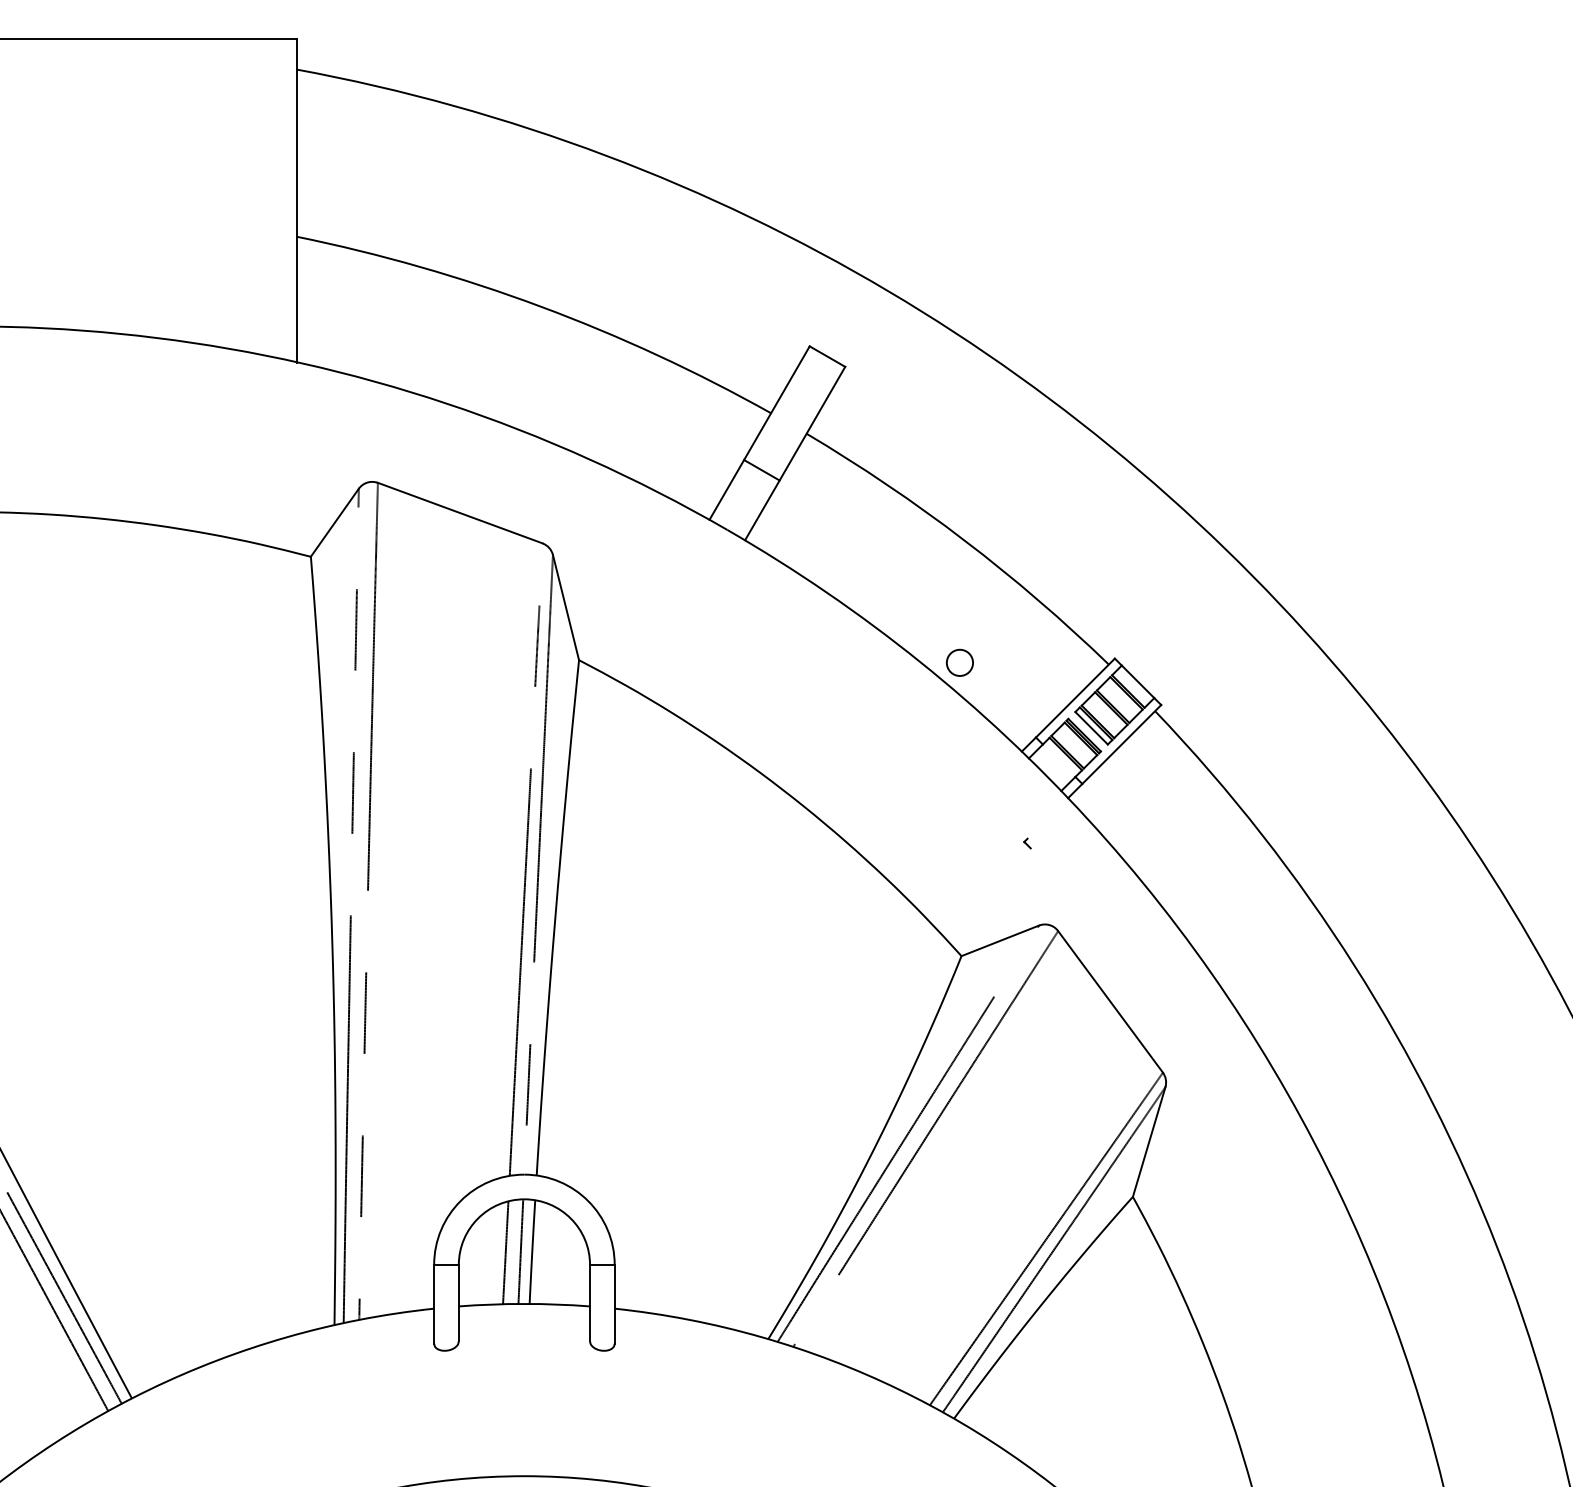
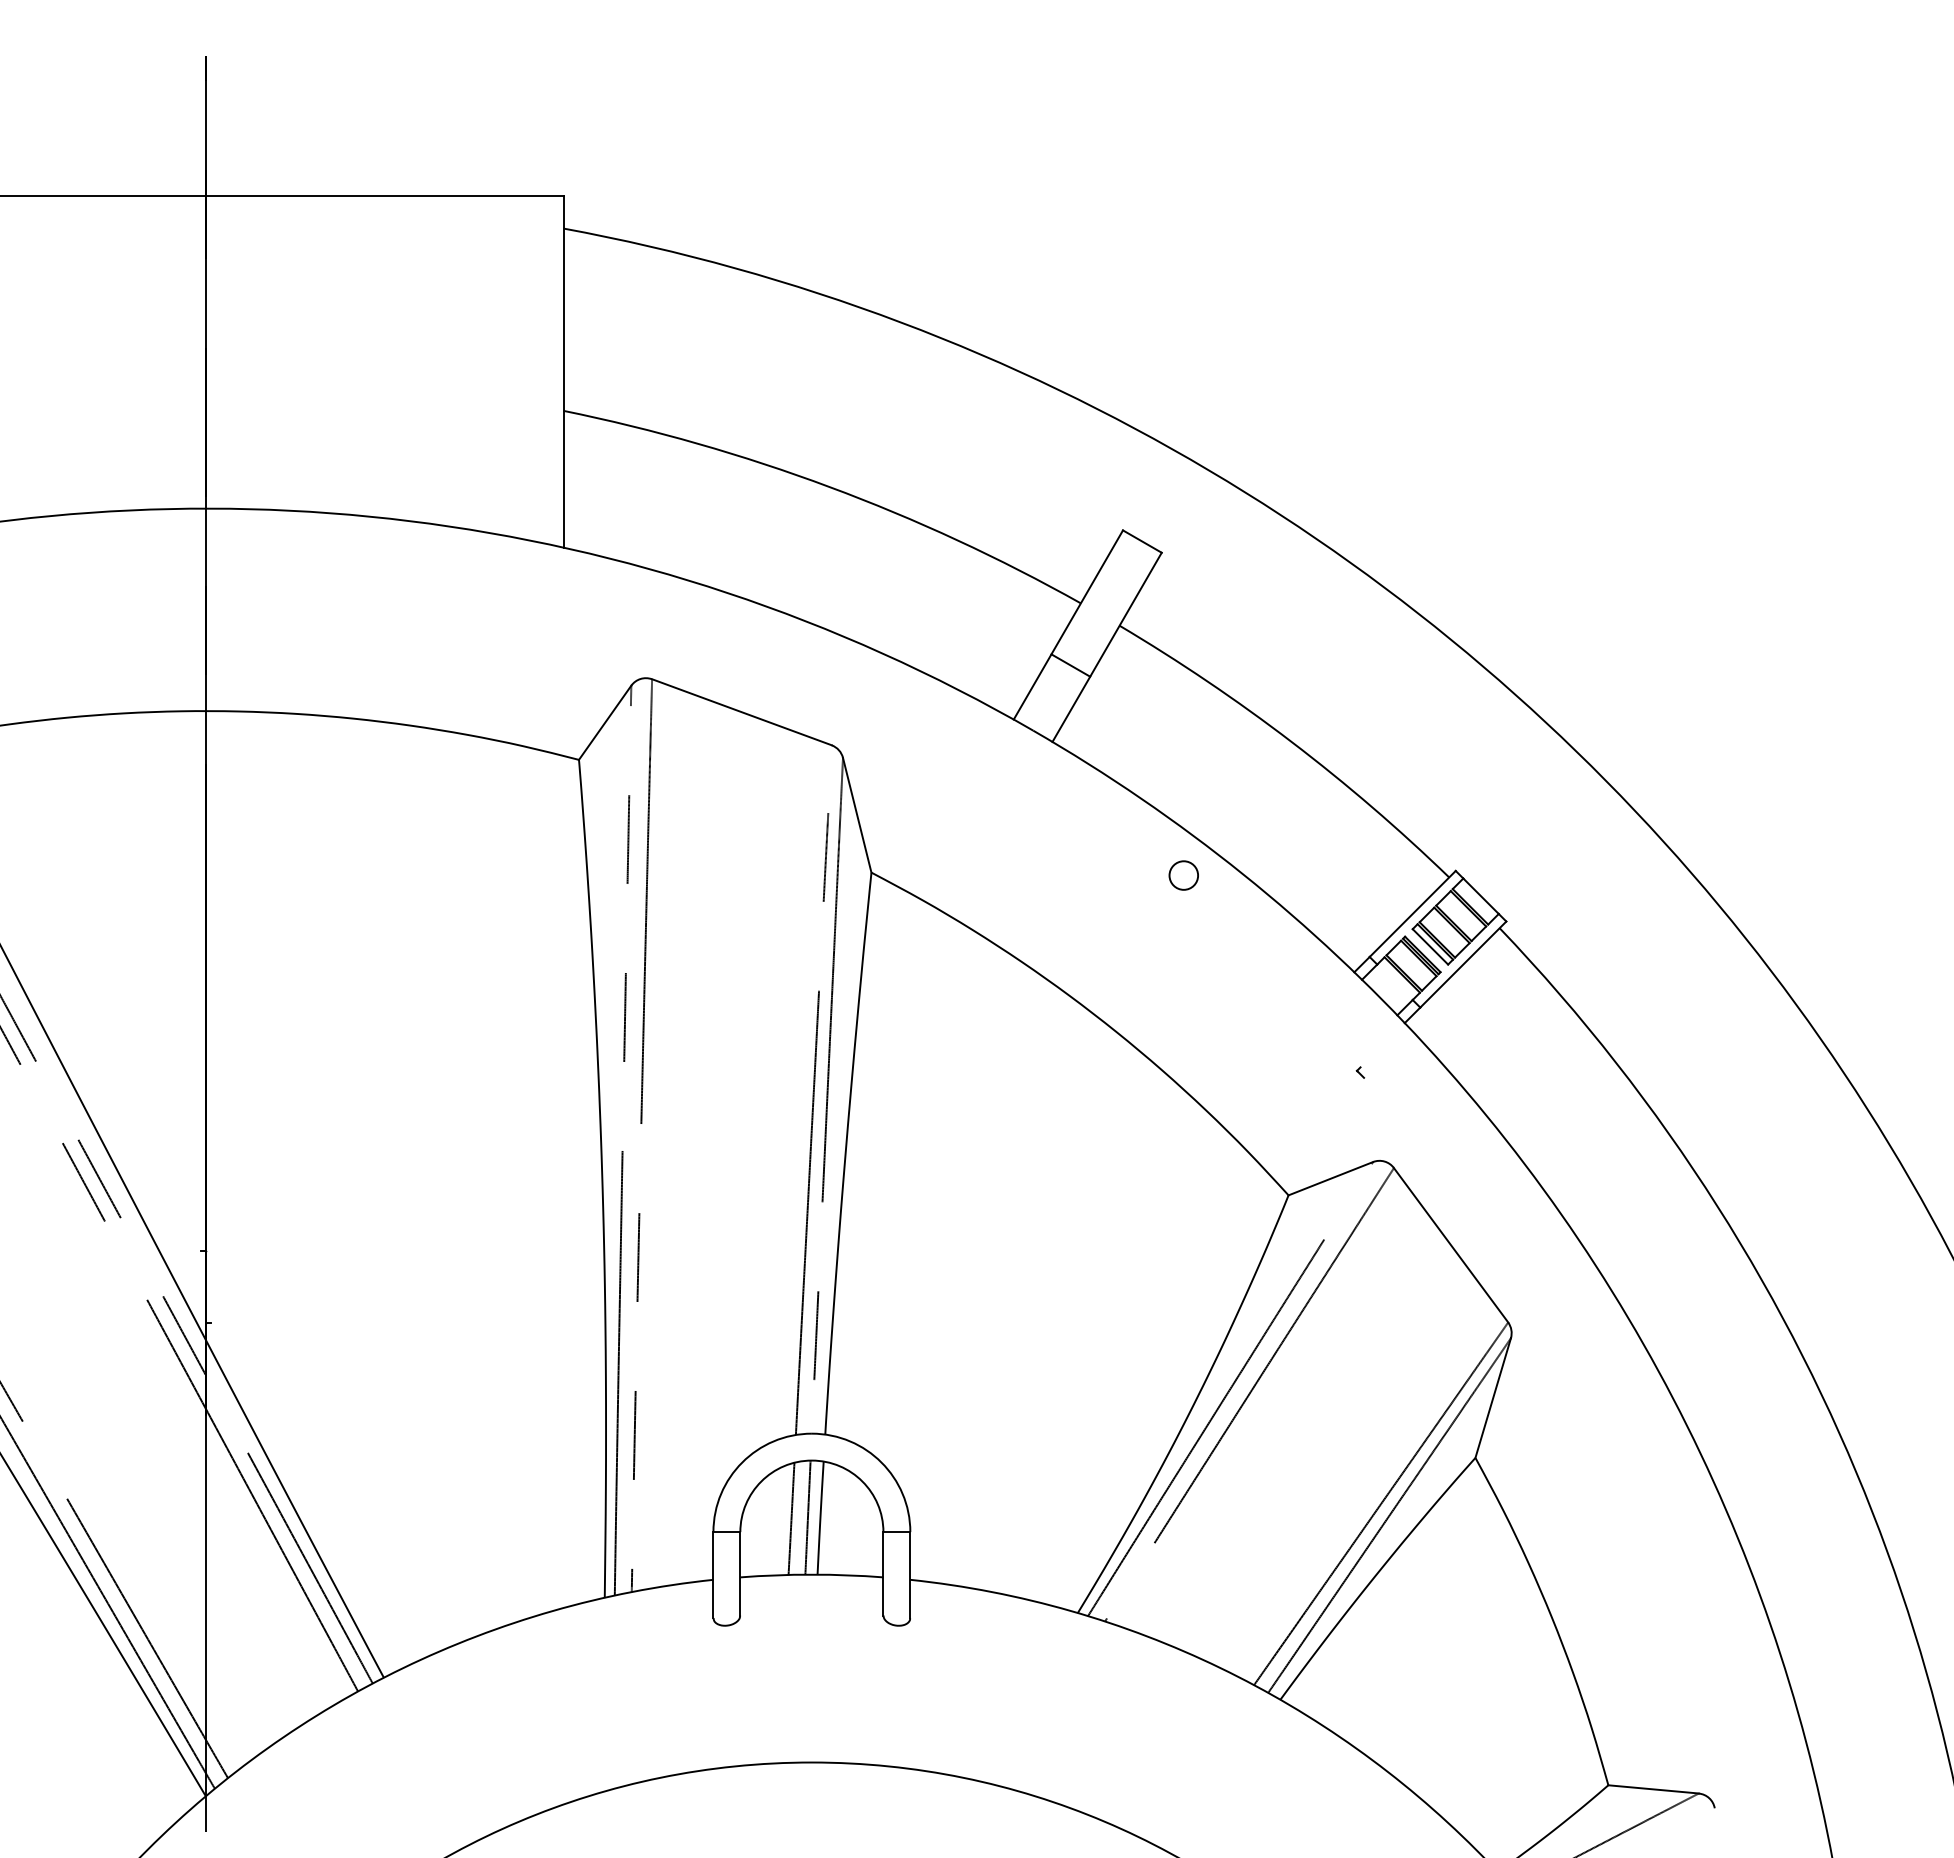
circle: (959, 662) -> (1183, 875), moved

